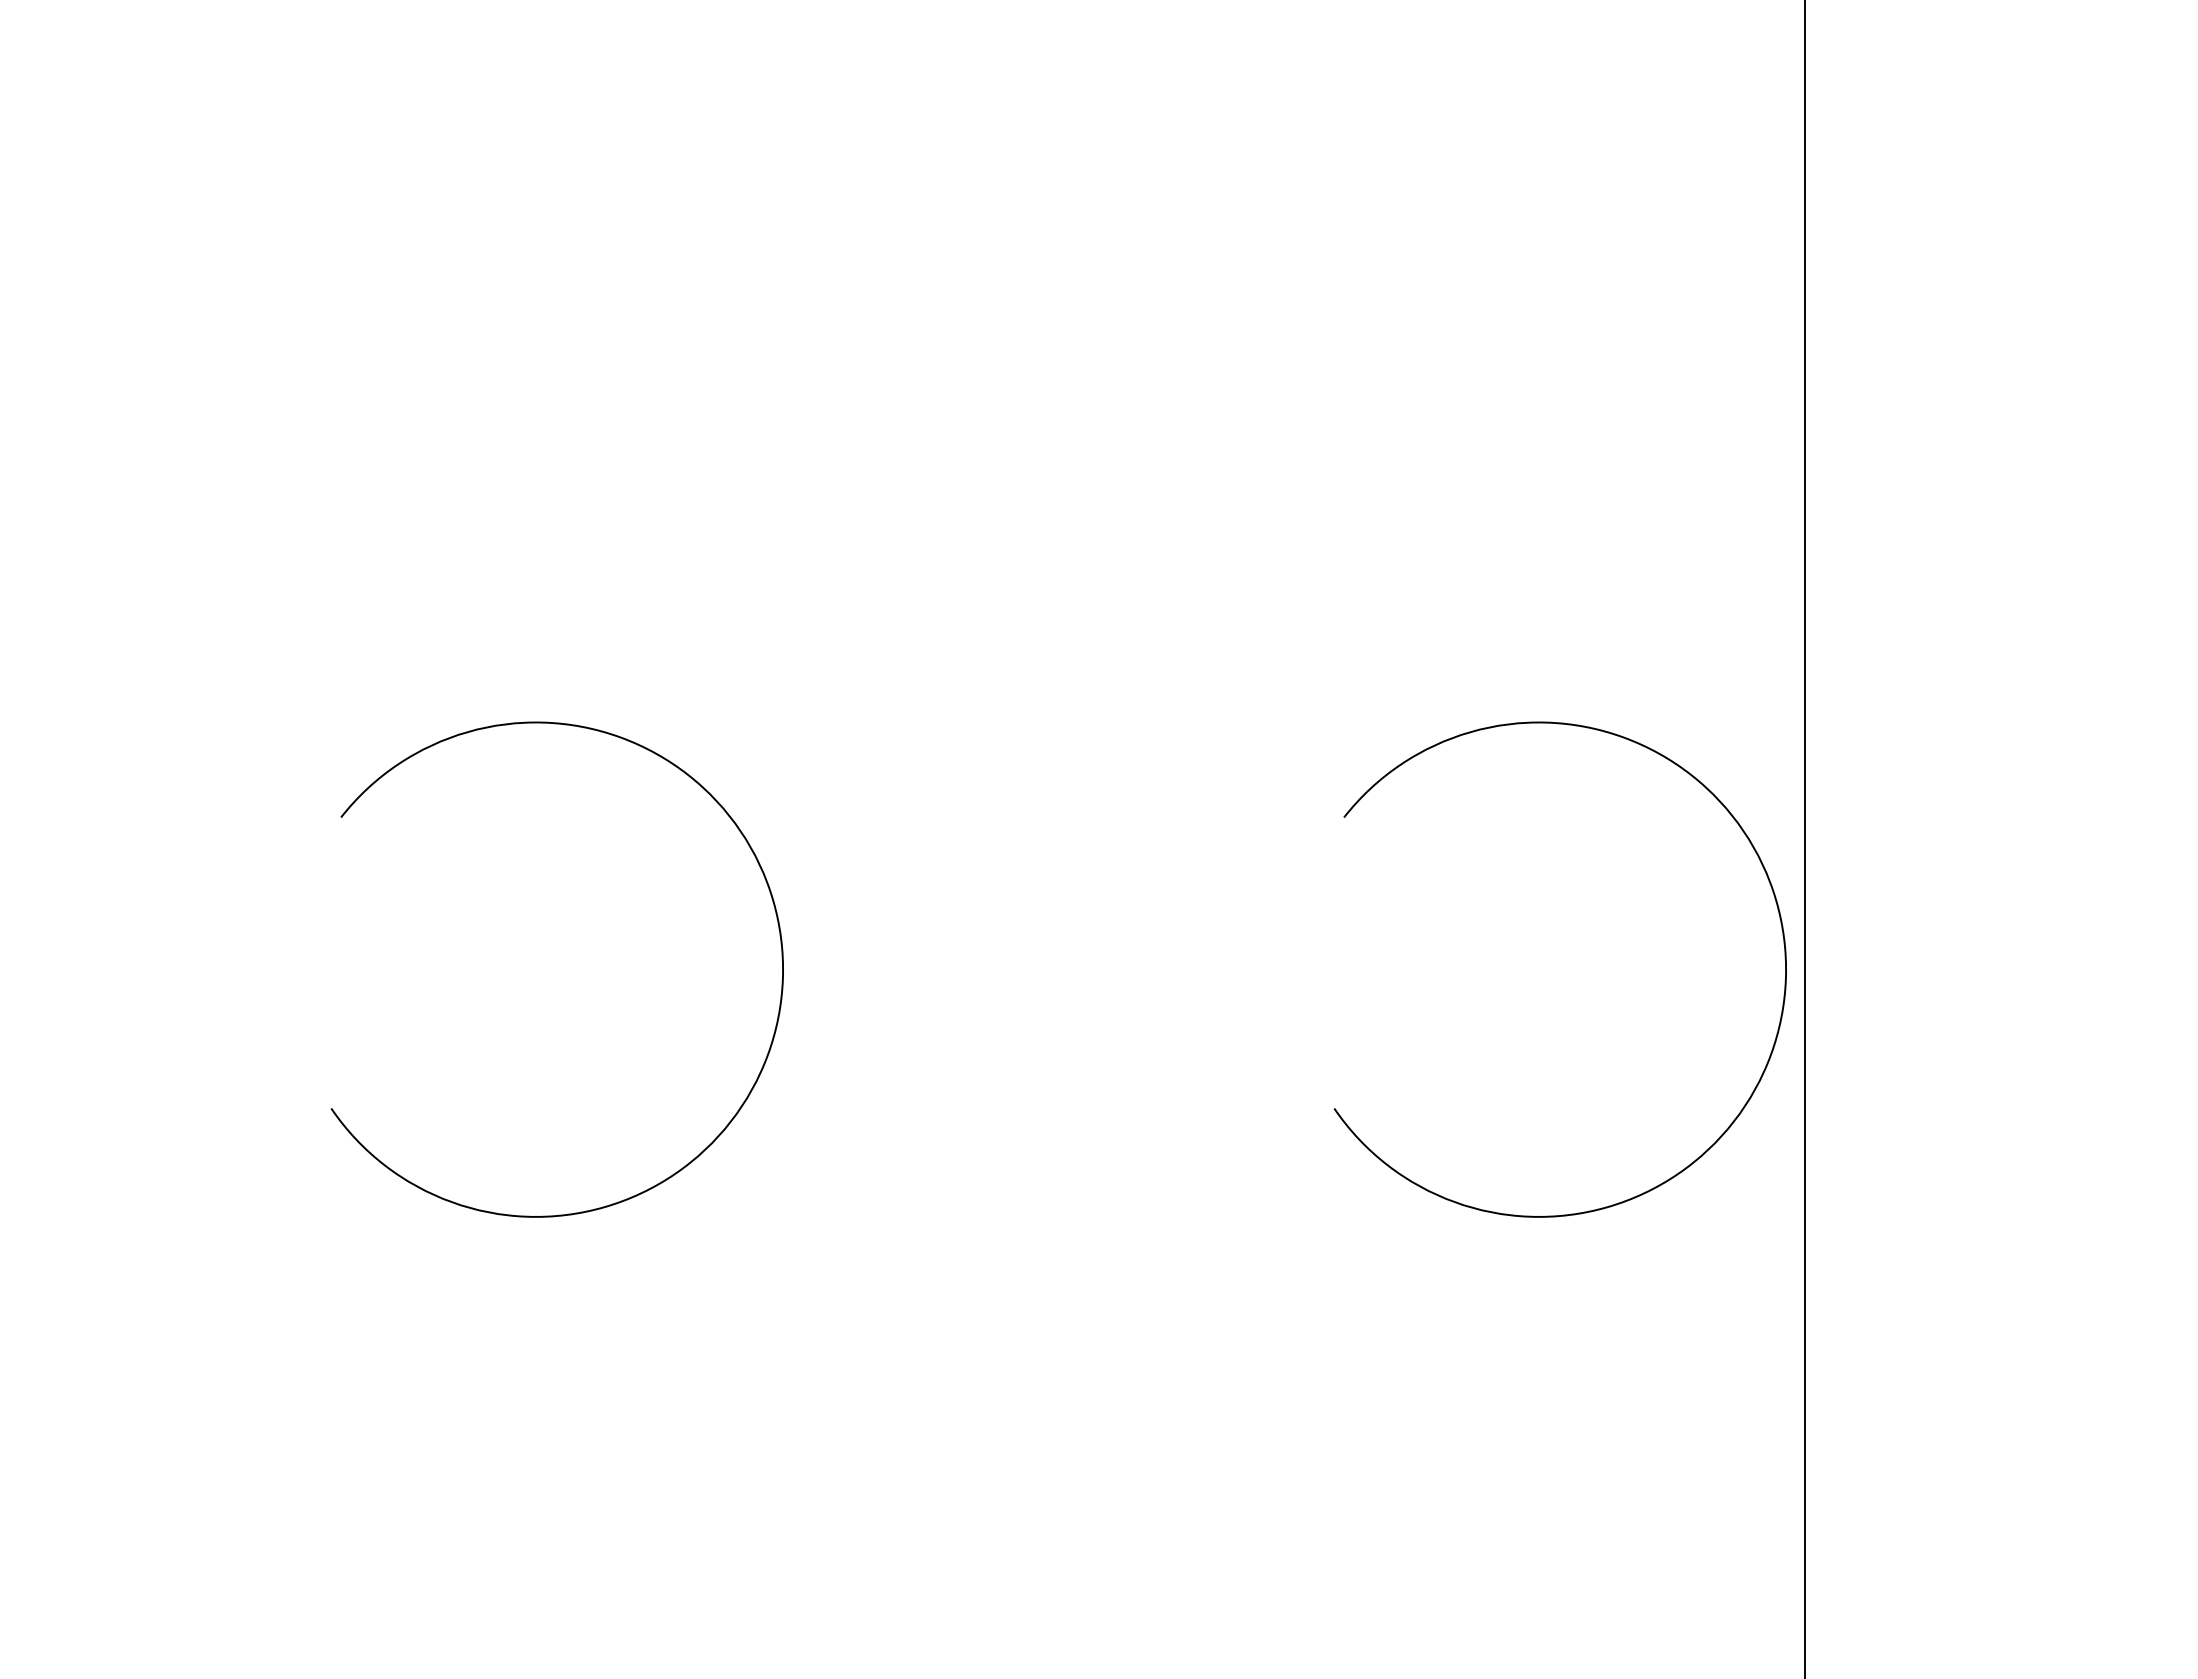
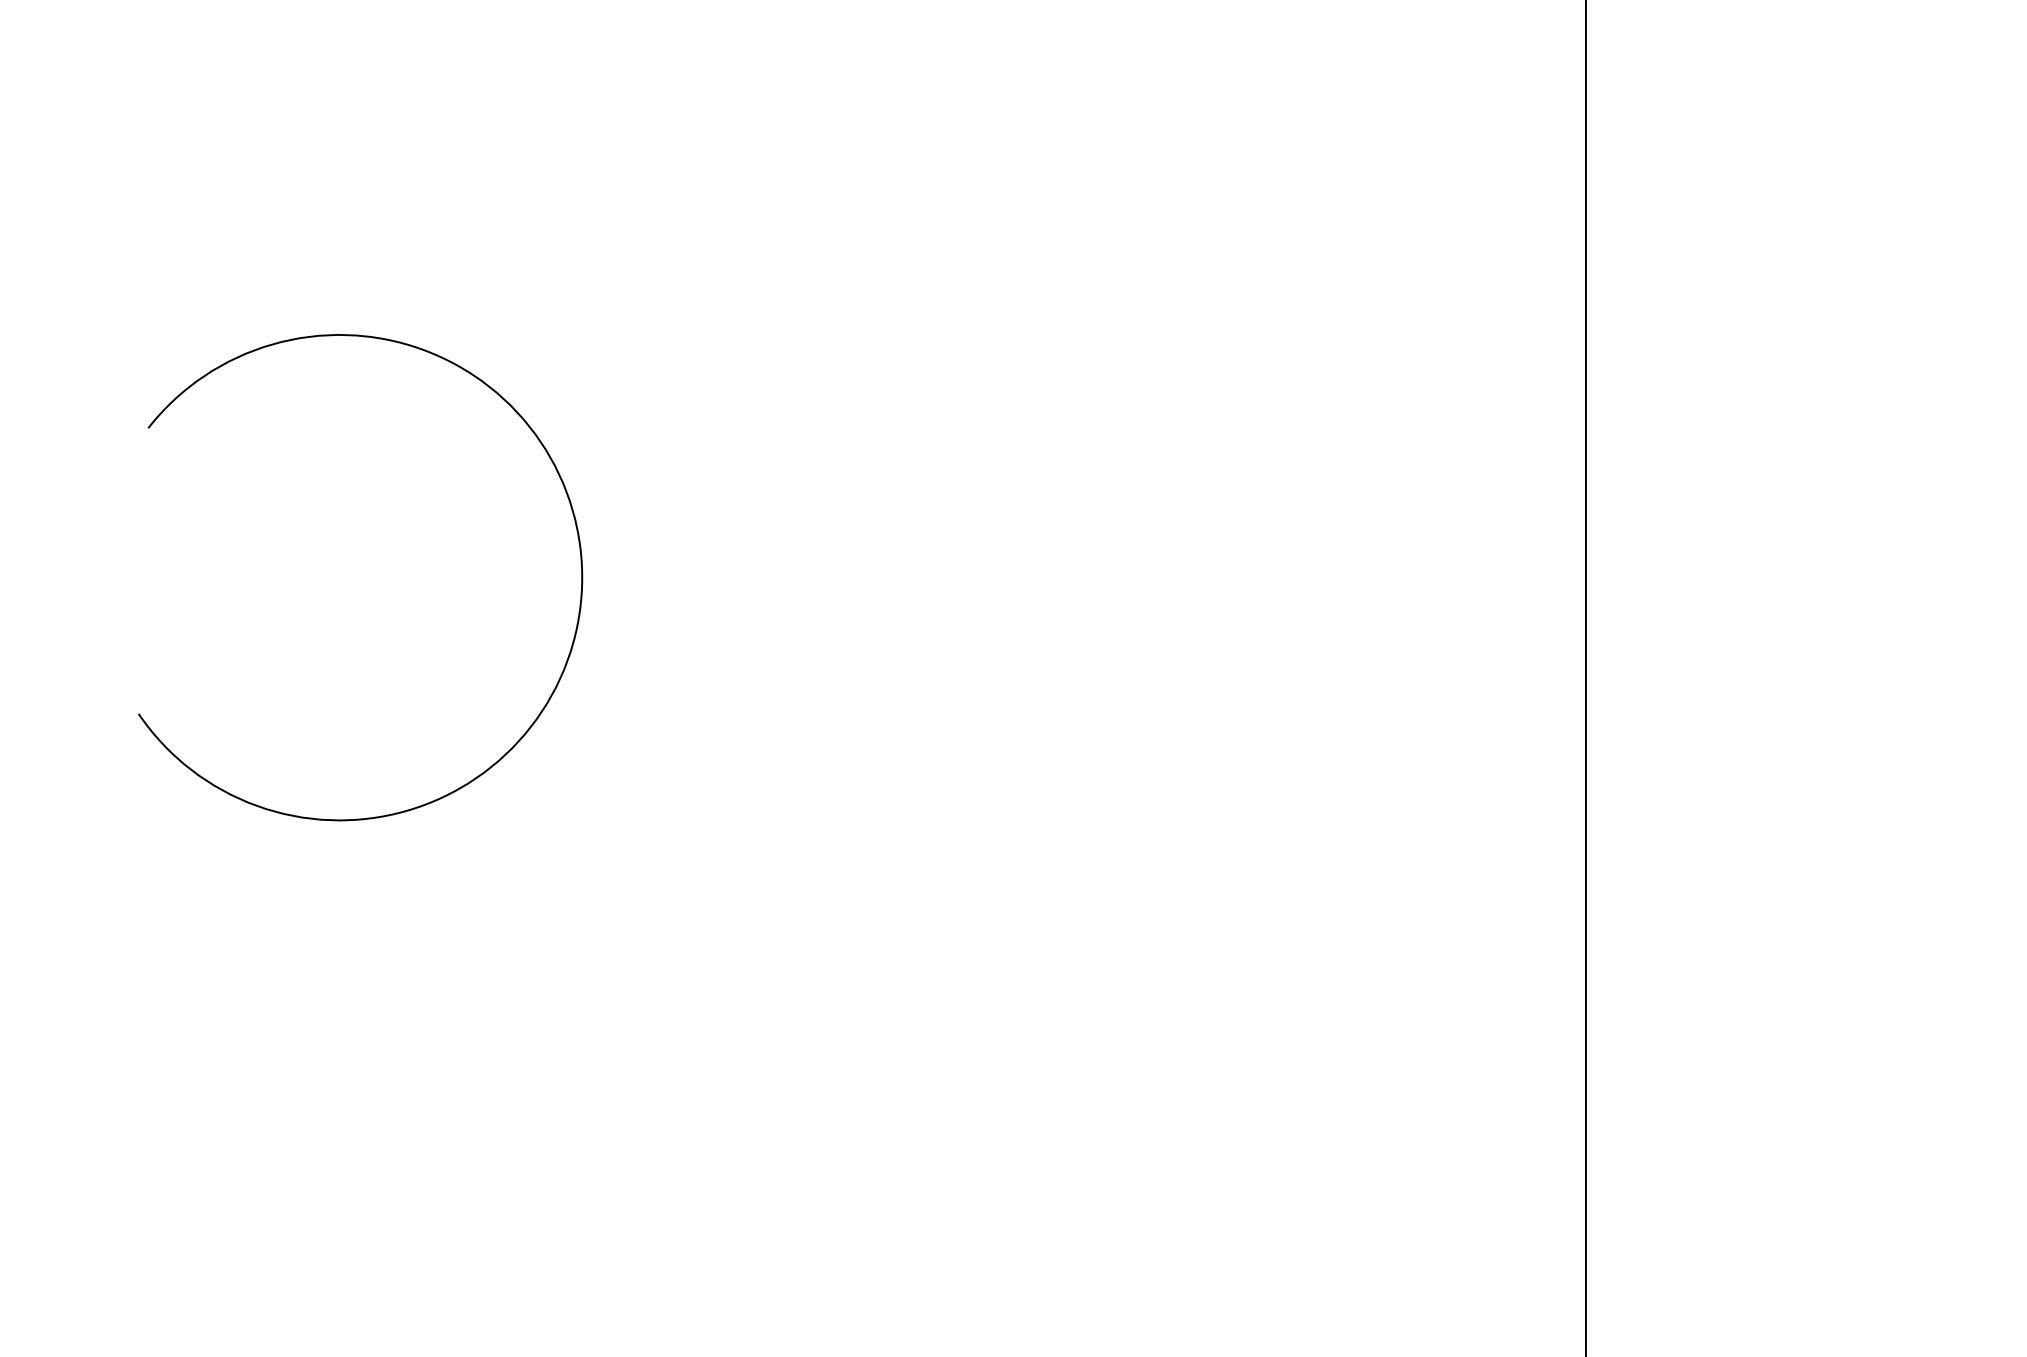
part: (1784, 958) -> (1565, 566), removed

